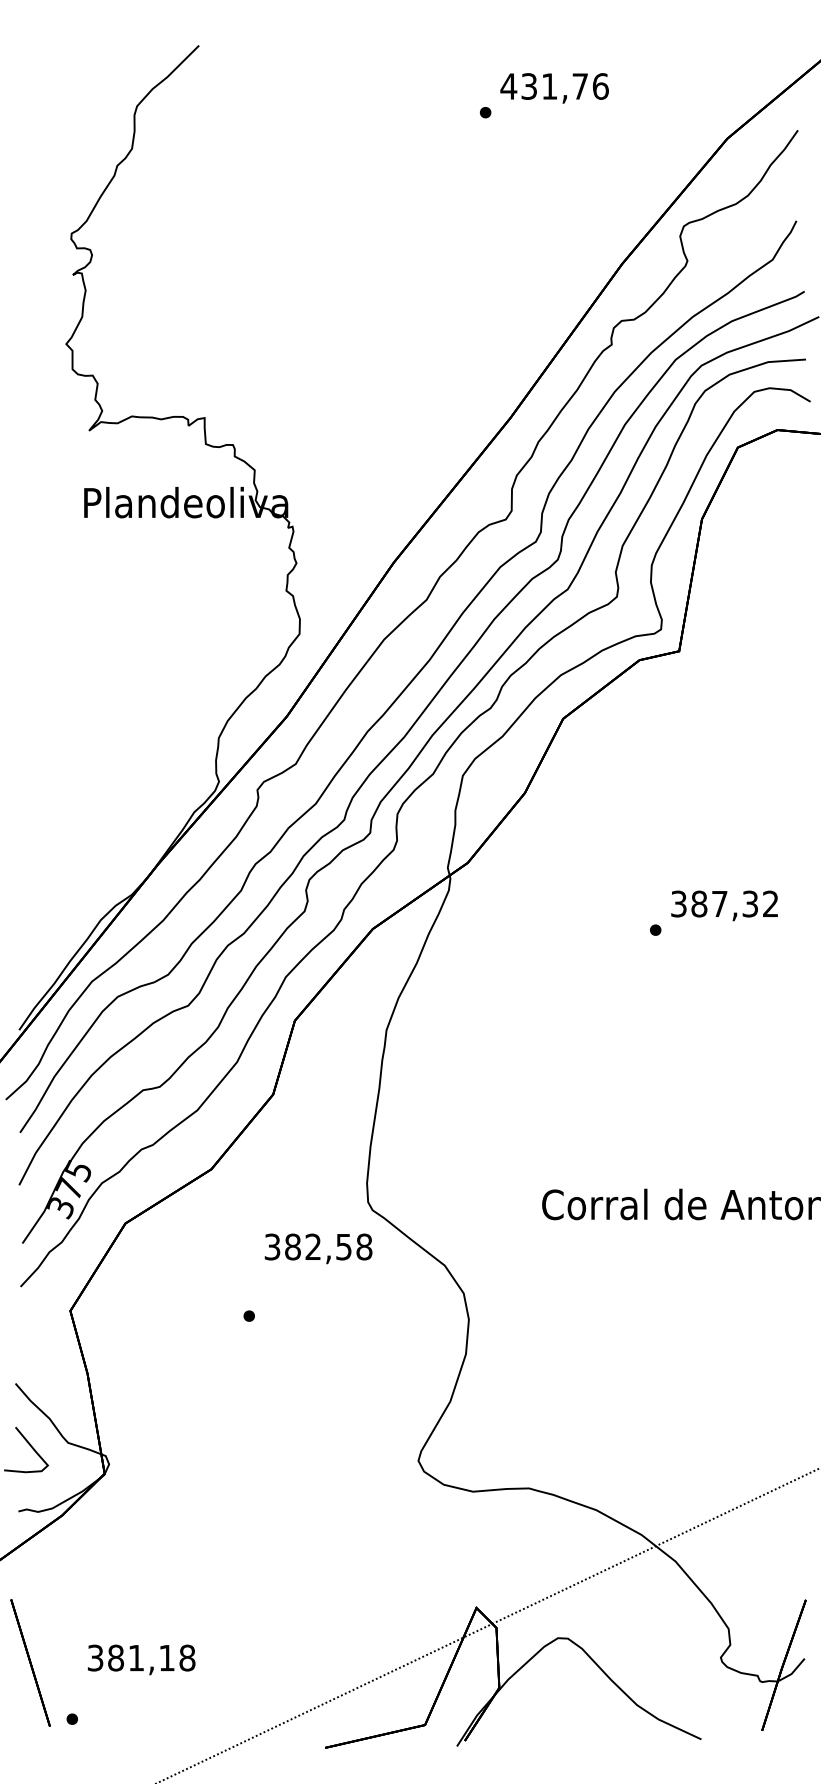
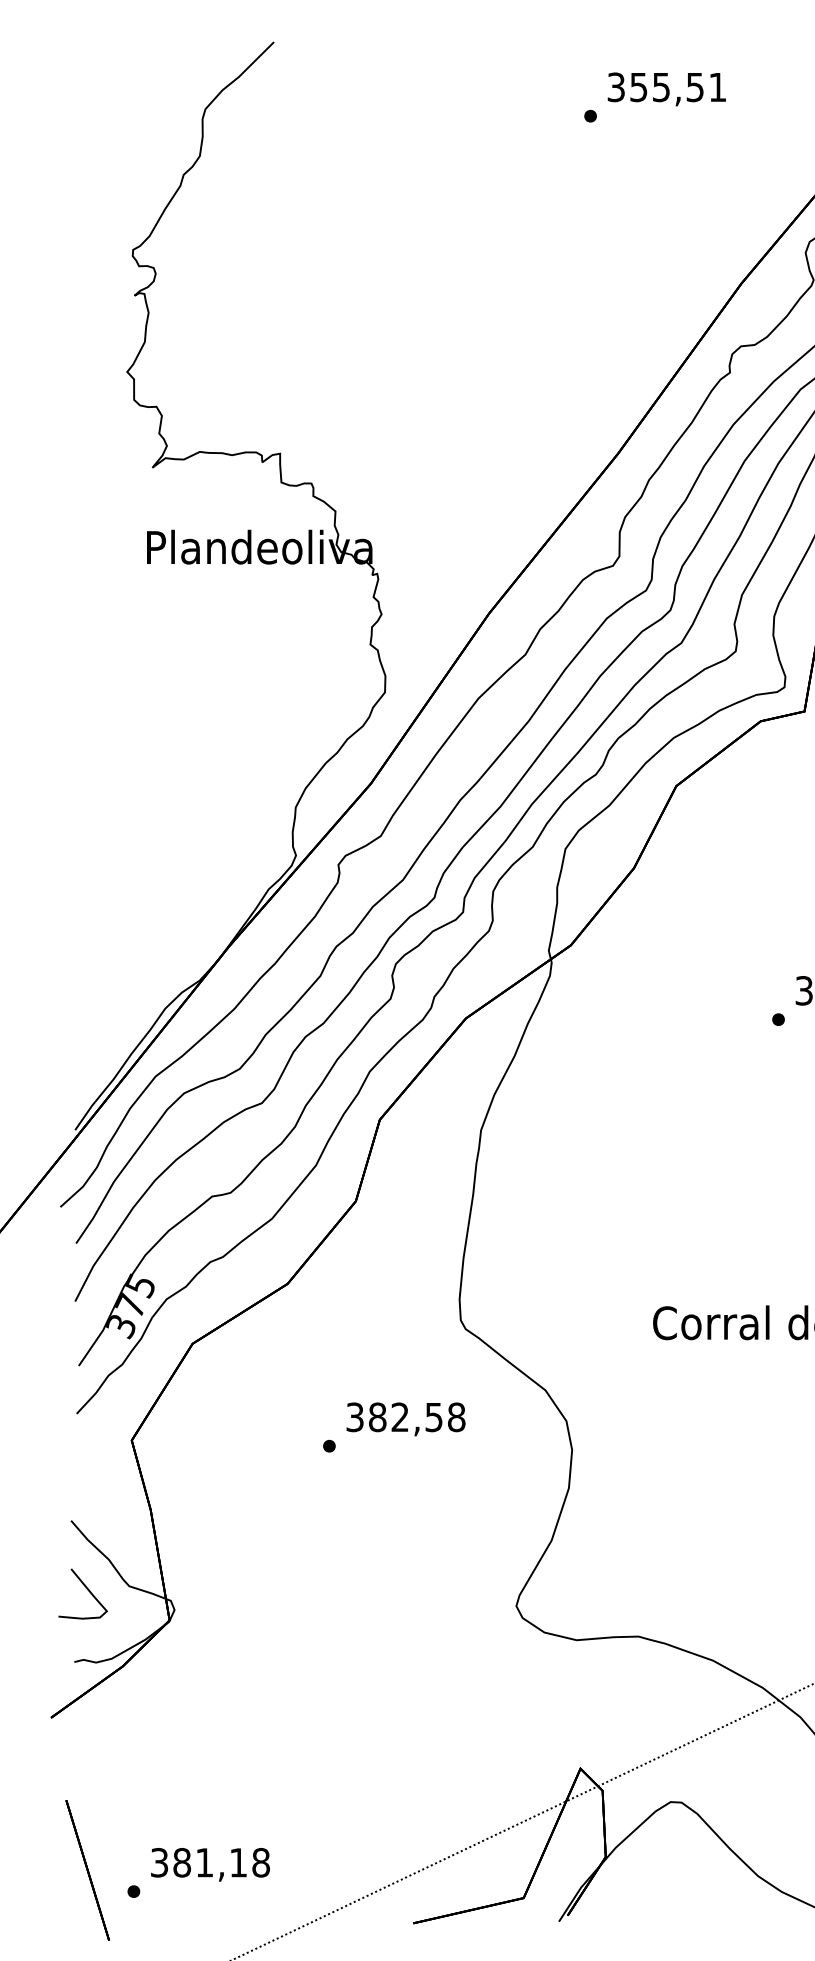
text: (554, 86) -> (666, 87), 431,76 -> 355,51
text: (318, 1248) -> (405, 1418), moved
text: (141, 1659) -> (210, 1864), moved
line: (30, 1662) -> (87, 1869), moved

